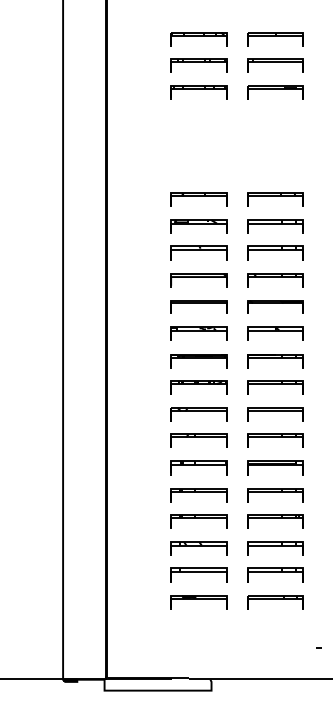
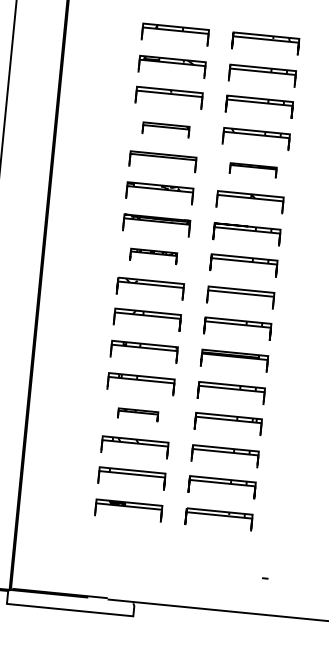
part: (198, 280) -> (165, 130), size x0.7
part: (275, 306) -> (253, 169), size x0.7
part: (198, 387) -> (153, 256), size x0.7
part: (198, 521) -> (137, 414), size x0.6

